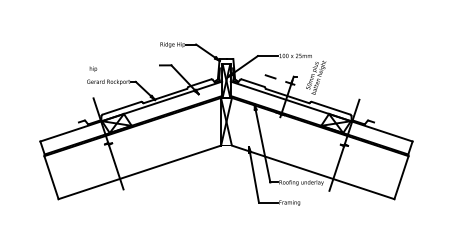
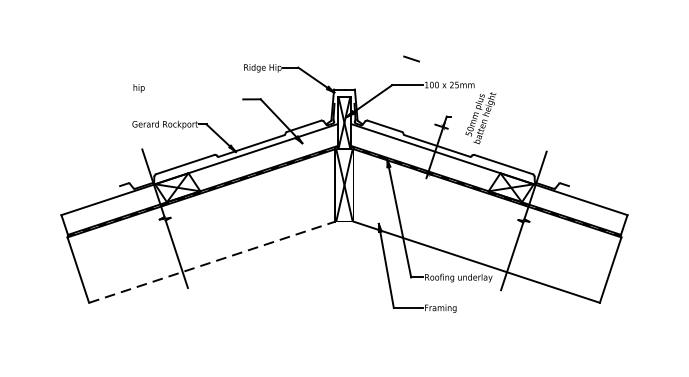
text: (93, 68) -> (139, 87), moved
line: (270, 76) -> (411, 58), moved
line: (140, 172) -> (213, 262), solid -> dashed

